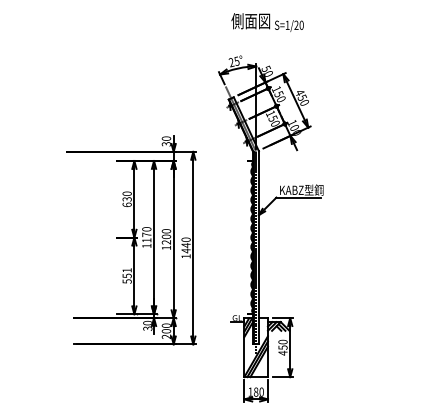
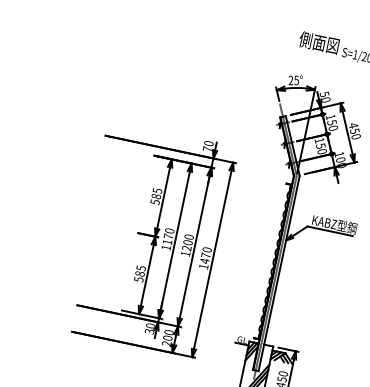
text: (165, 144) -> (206, 149), 30 -> 70
text: (126, 199) -> (155, 196), 630 -> 585
text: (185, 245) -> (205, 255), 1440 -> 1470
text: (126, 273) -> (139, 271), 551 -> 585

